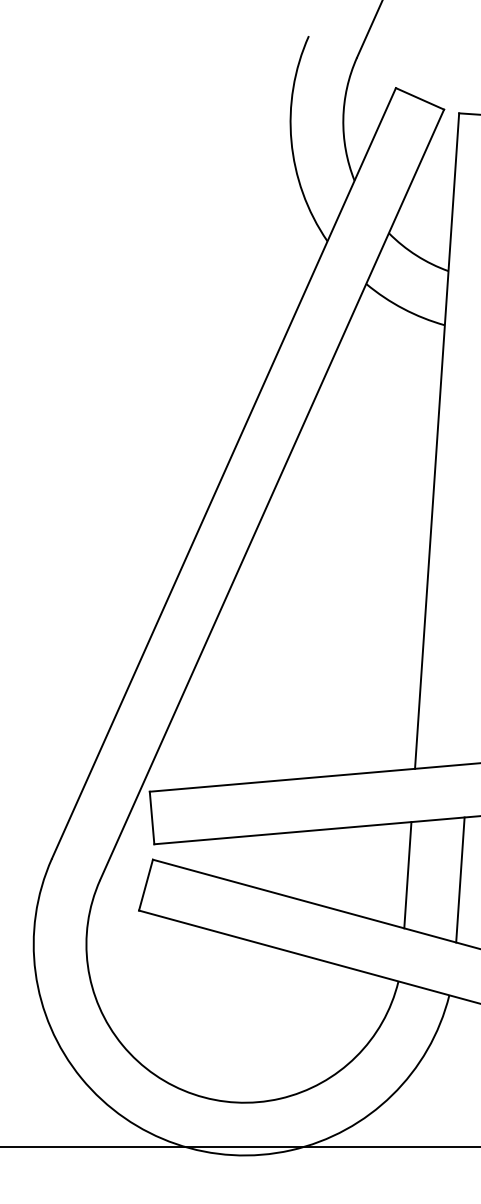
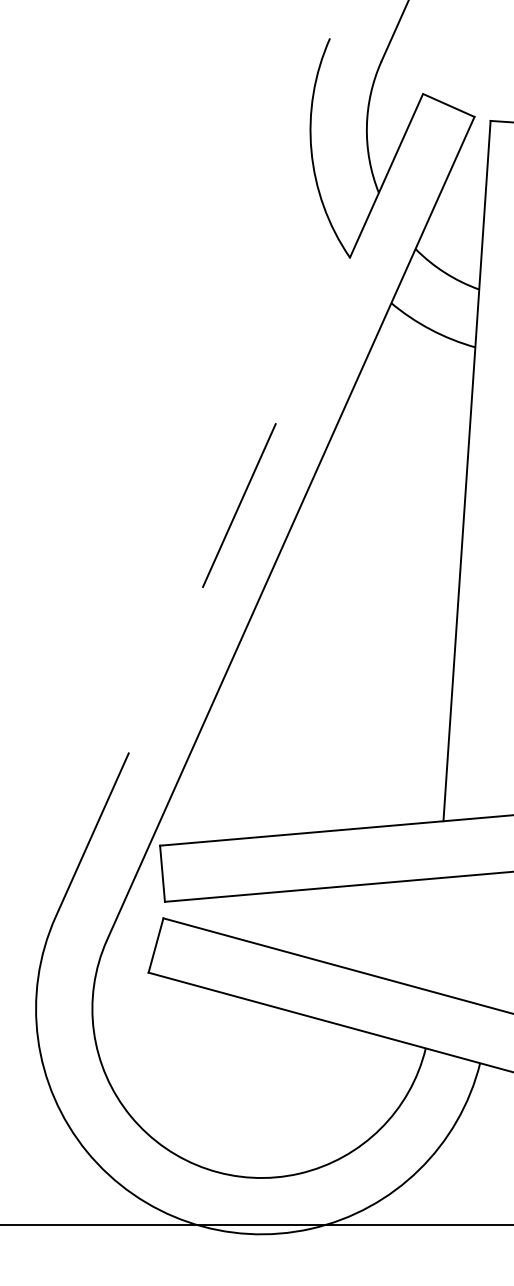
line: (223, 473) -> (238, 505), solid -> dashed
line: (407, 875) -> (435, 935), removed
line: (460, 879) -> (492, 939), removed

